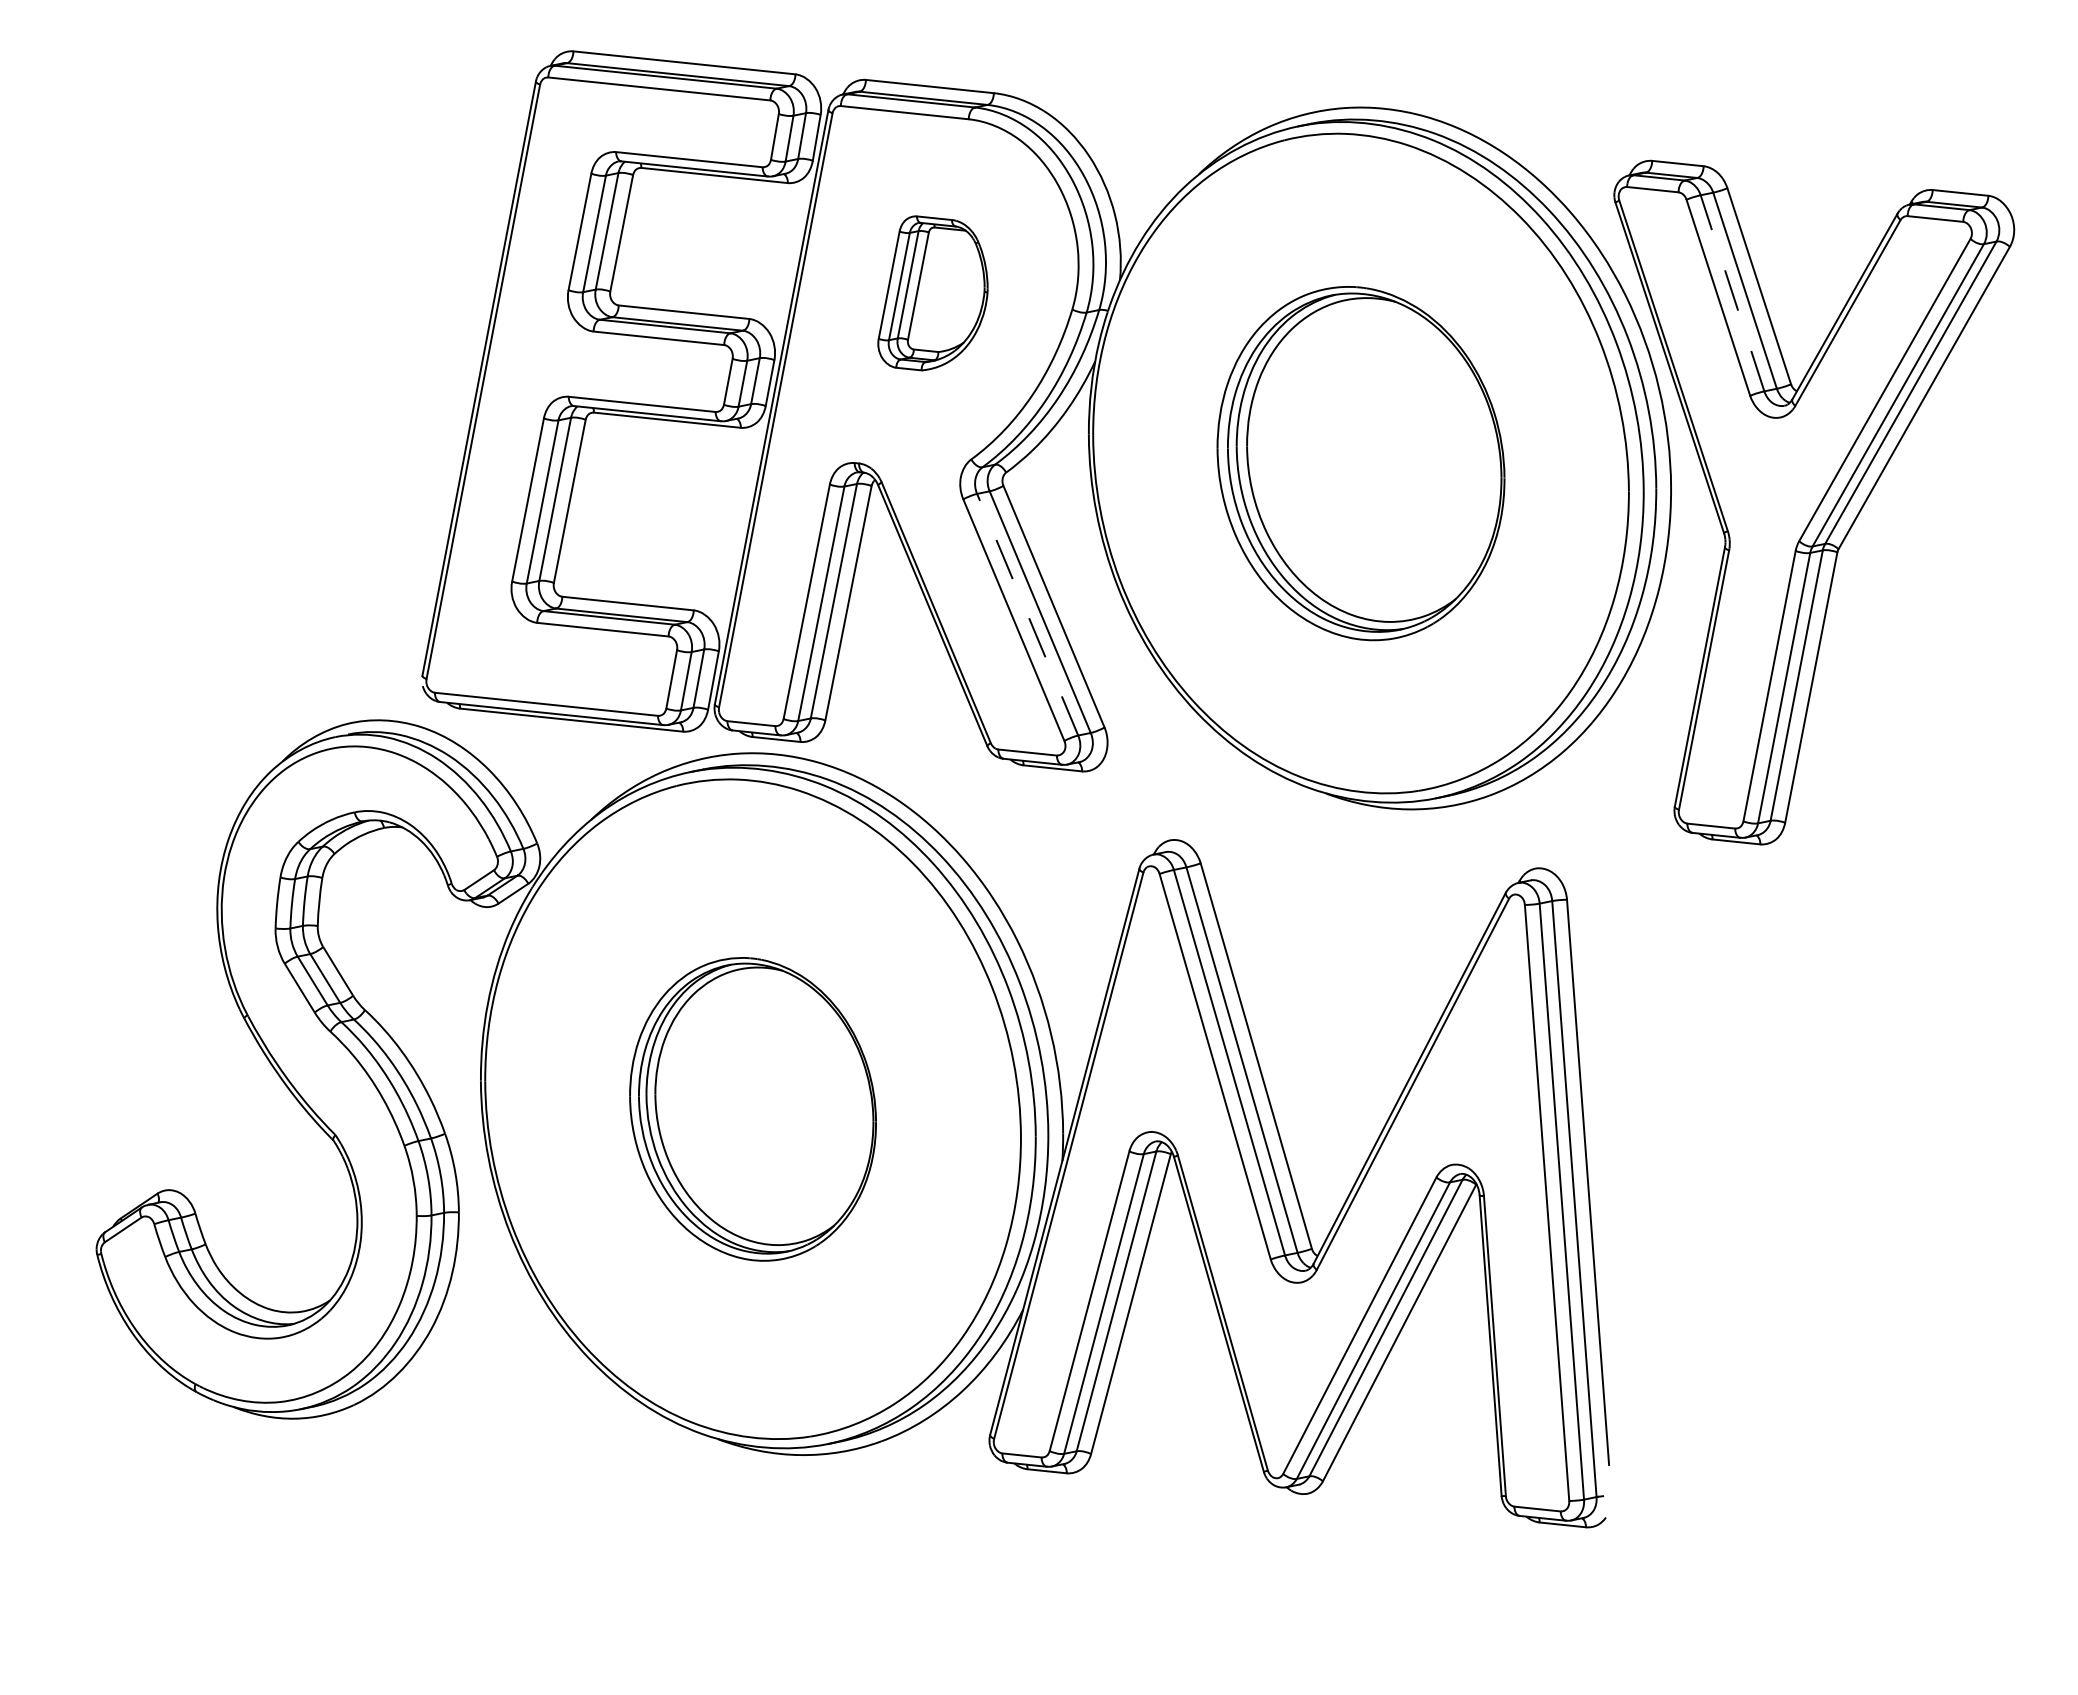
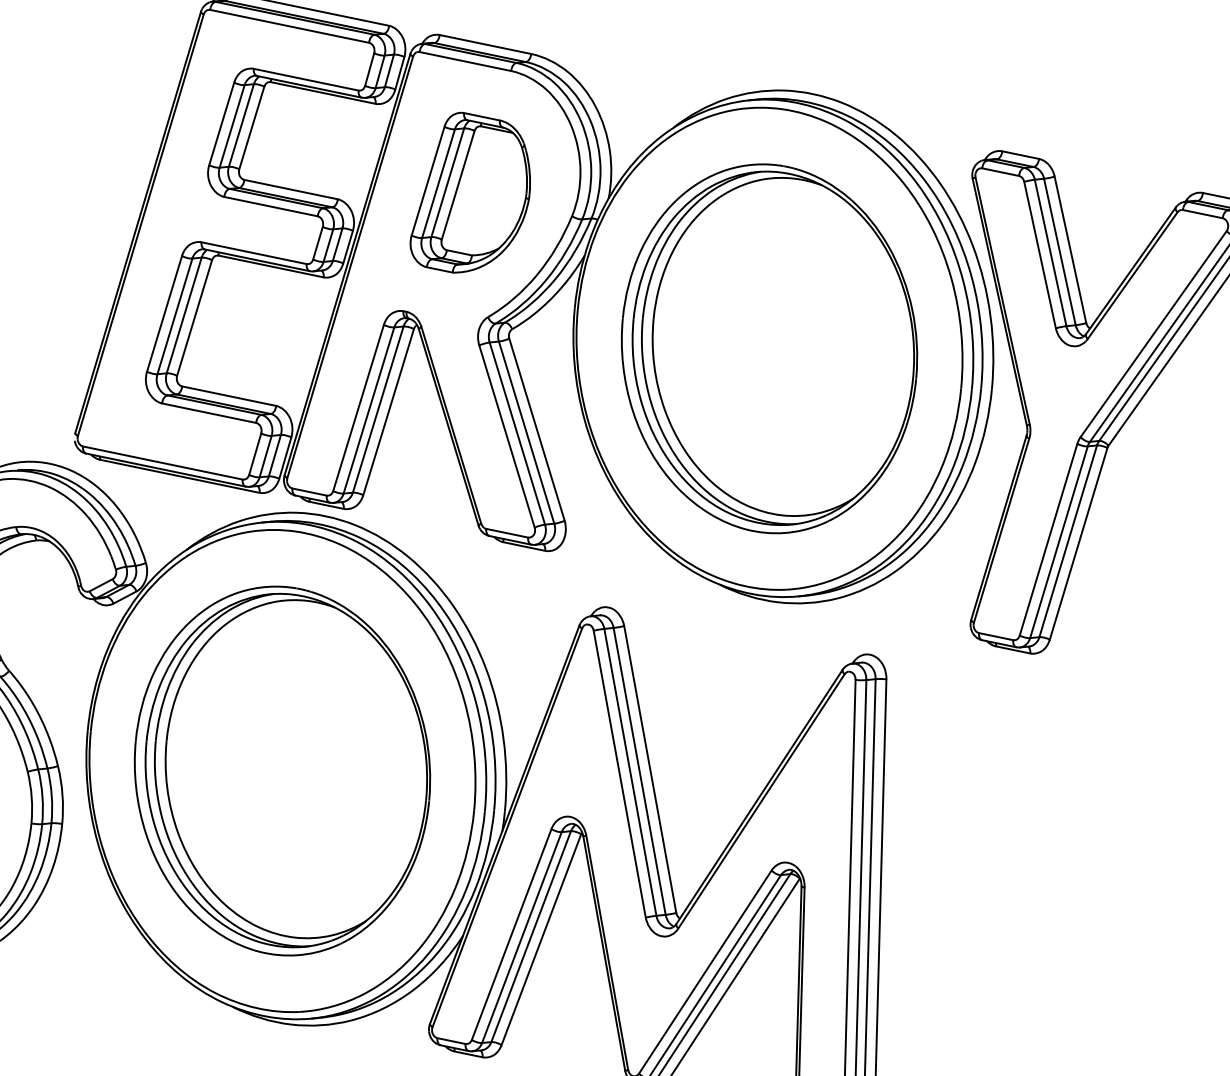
line: (1732, 292) -> (1050, 252), dashed -> solid
part: (932, 293) -> (472, 194), size x1.43
part: (1360, 463) -> (769, 348), size x1.43
line: (1027, 614) -> (517, 433), dashed -> solid
part: (752, 1109) -> (282, 771), size x1.67

